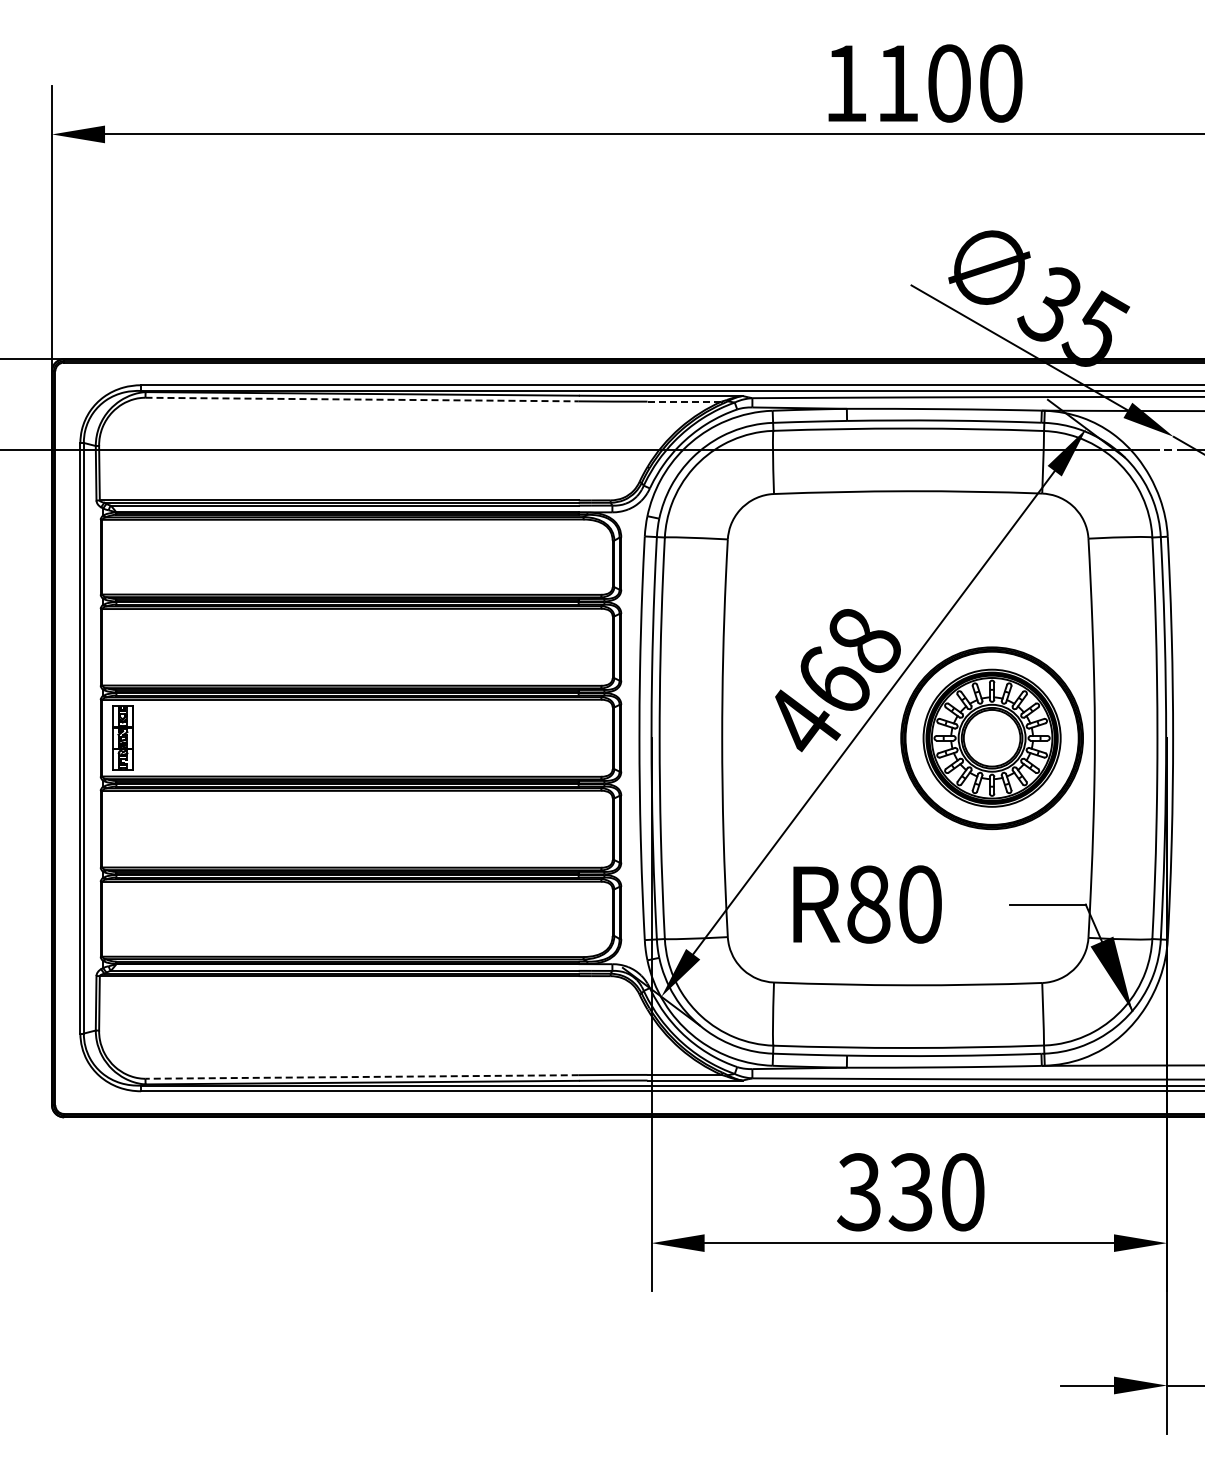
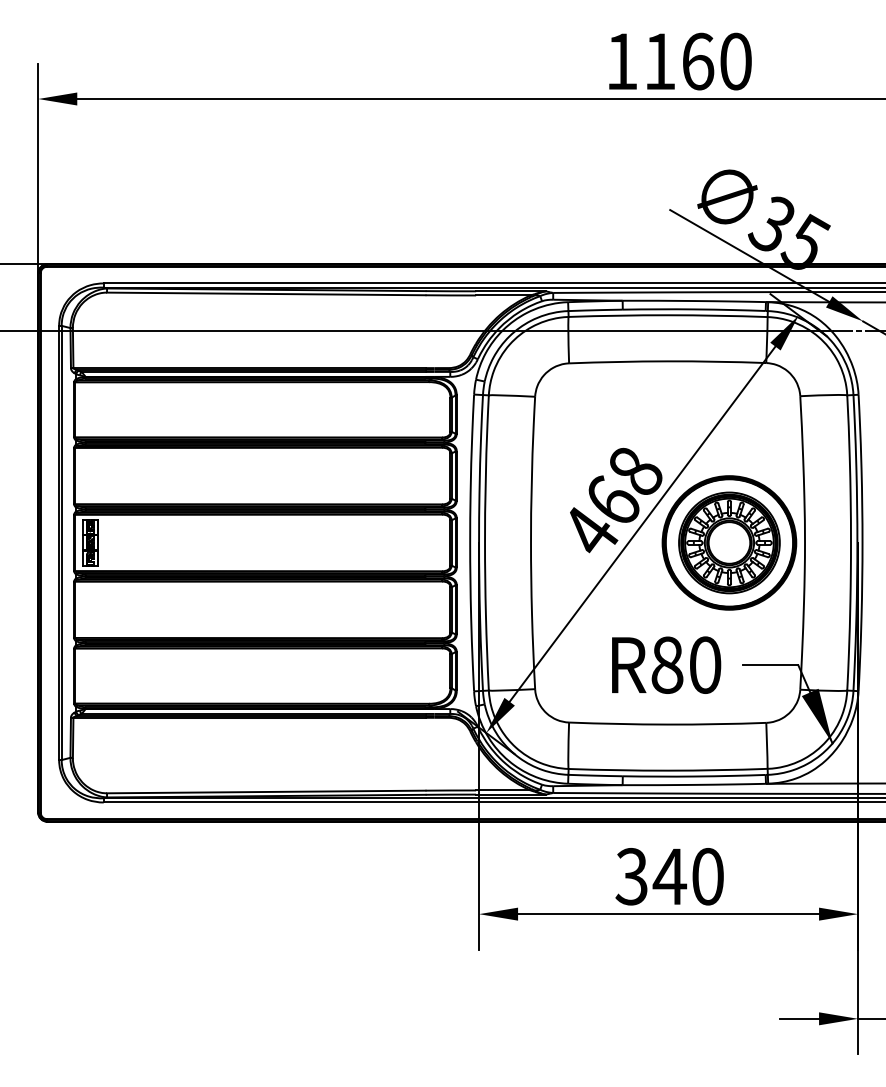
text: (949, 83) -> (698, 61), 1100 -> 1160
line: (362, 399) -> (266, 293), dashed -> solid
line: (685, 401) -> (504, 295), dashed -> solid
text: (867, 904) -> (666, 665), moved
line: (362, 1076) -> (266, 791), dashed -> solid
text: (910, 1192) -> (669, 876), 330 -> 340

